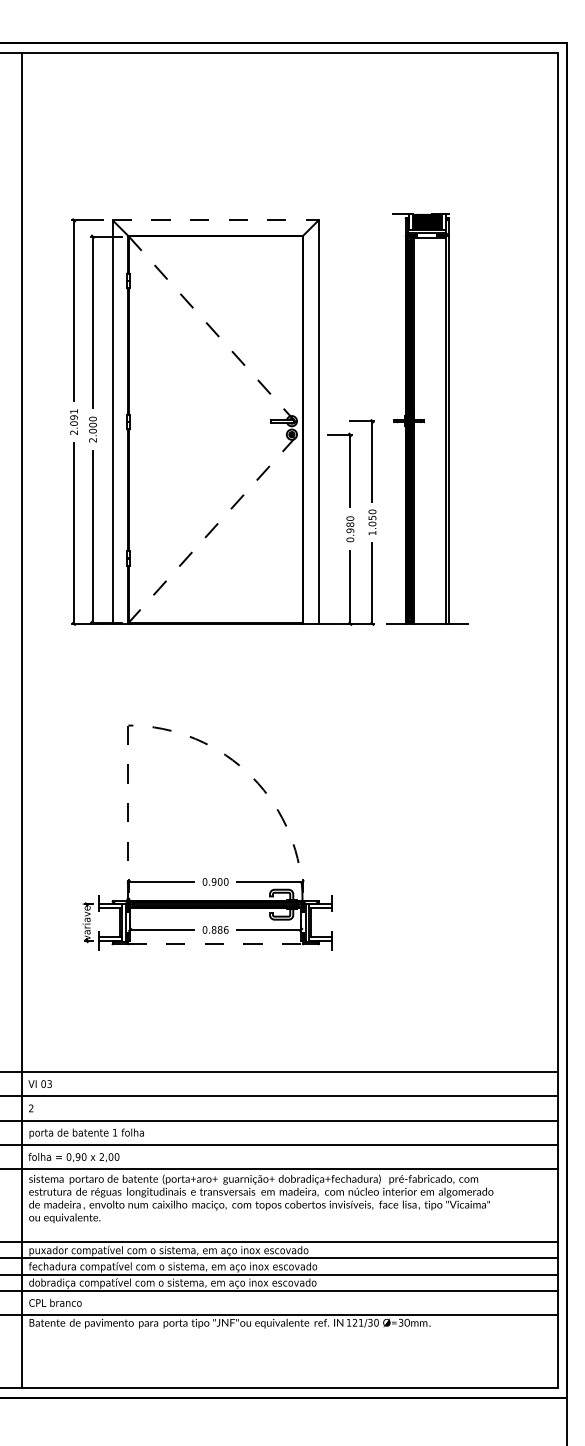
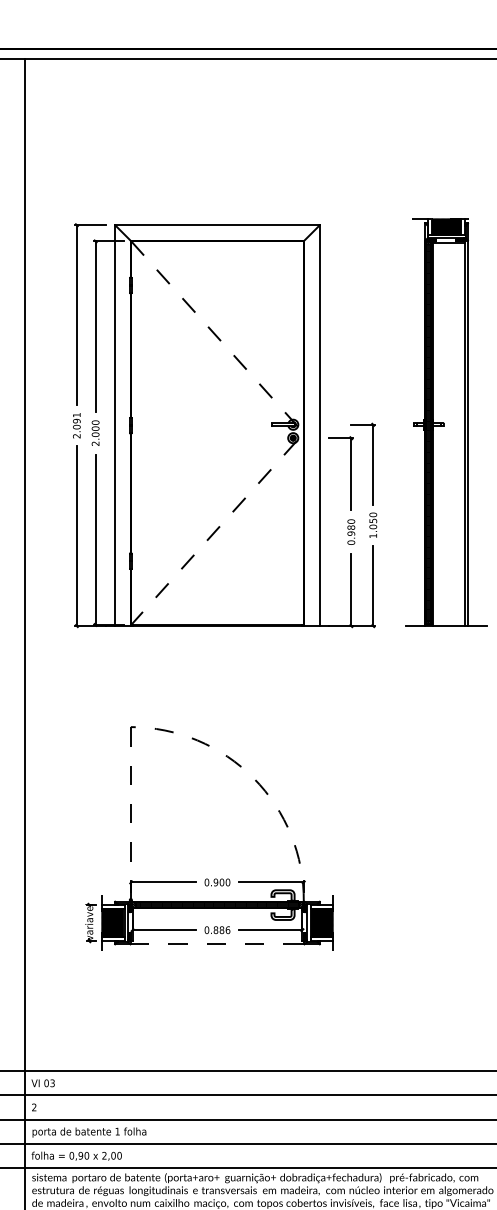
line: (215, 220) -> (217, 225), dashed -> solid
part: (427, 418) -> (446, 422), moved
hatch: (109, 922) -> (112, 922), added
hatch: (321, 922) -> (322, 922), added

